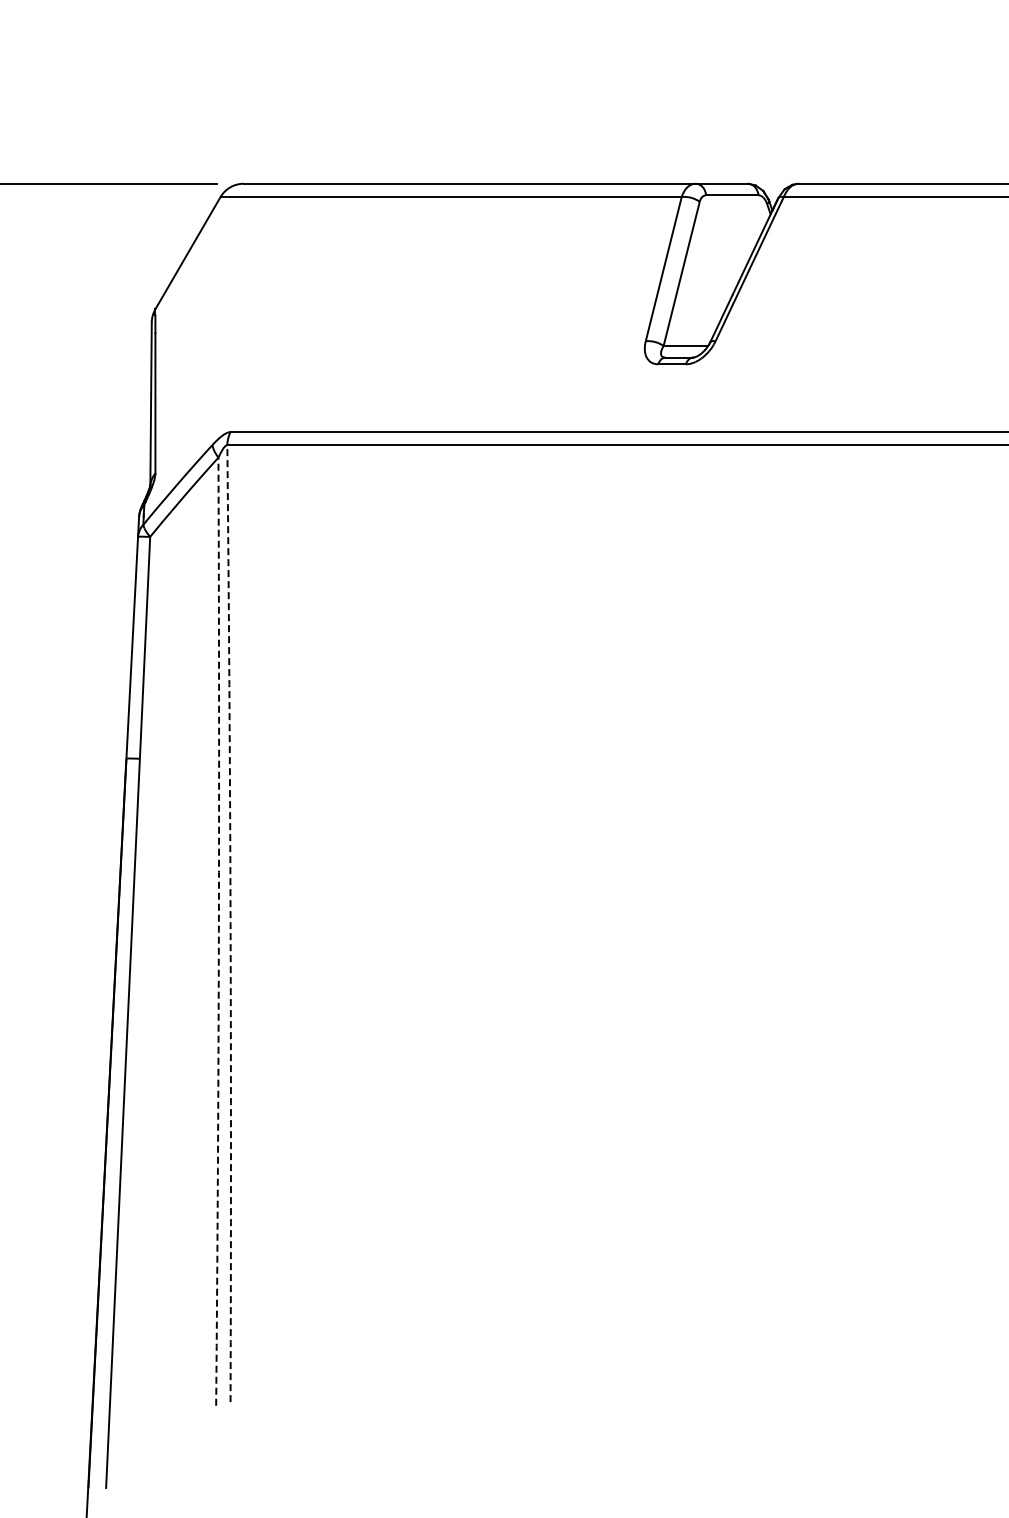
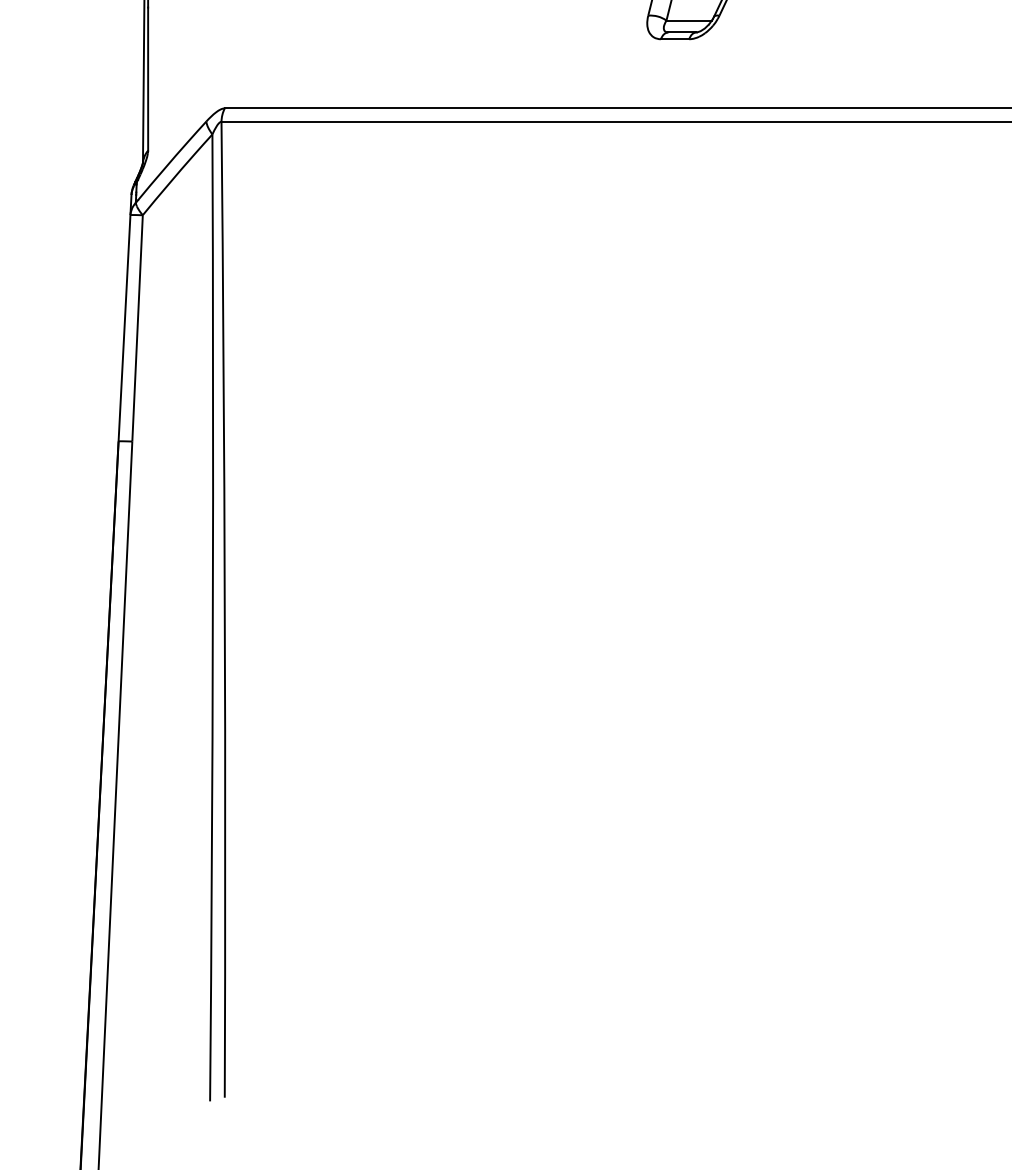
arc: (230, 923) -> (224, 609), dashed -> solid
arc: (218, 931) -> (212, 617), dashed -> solid

